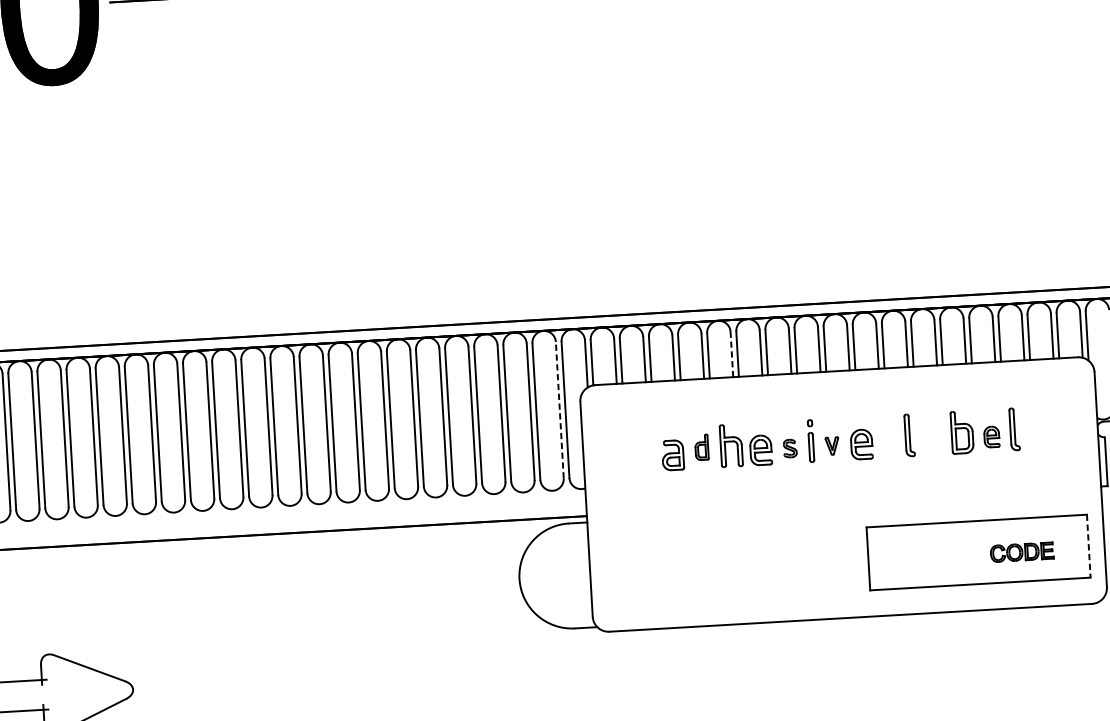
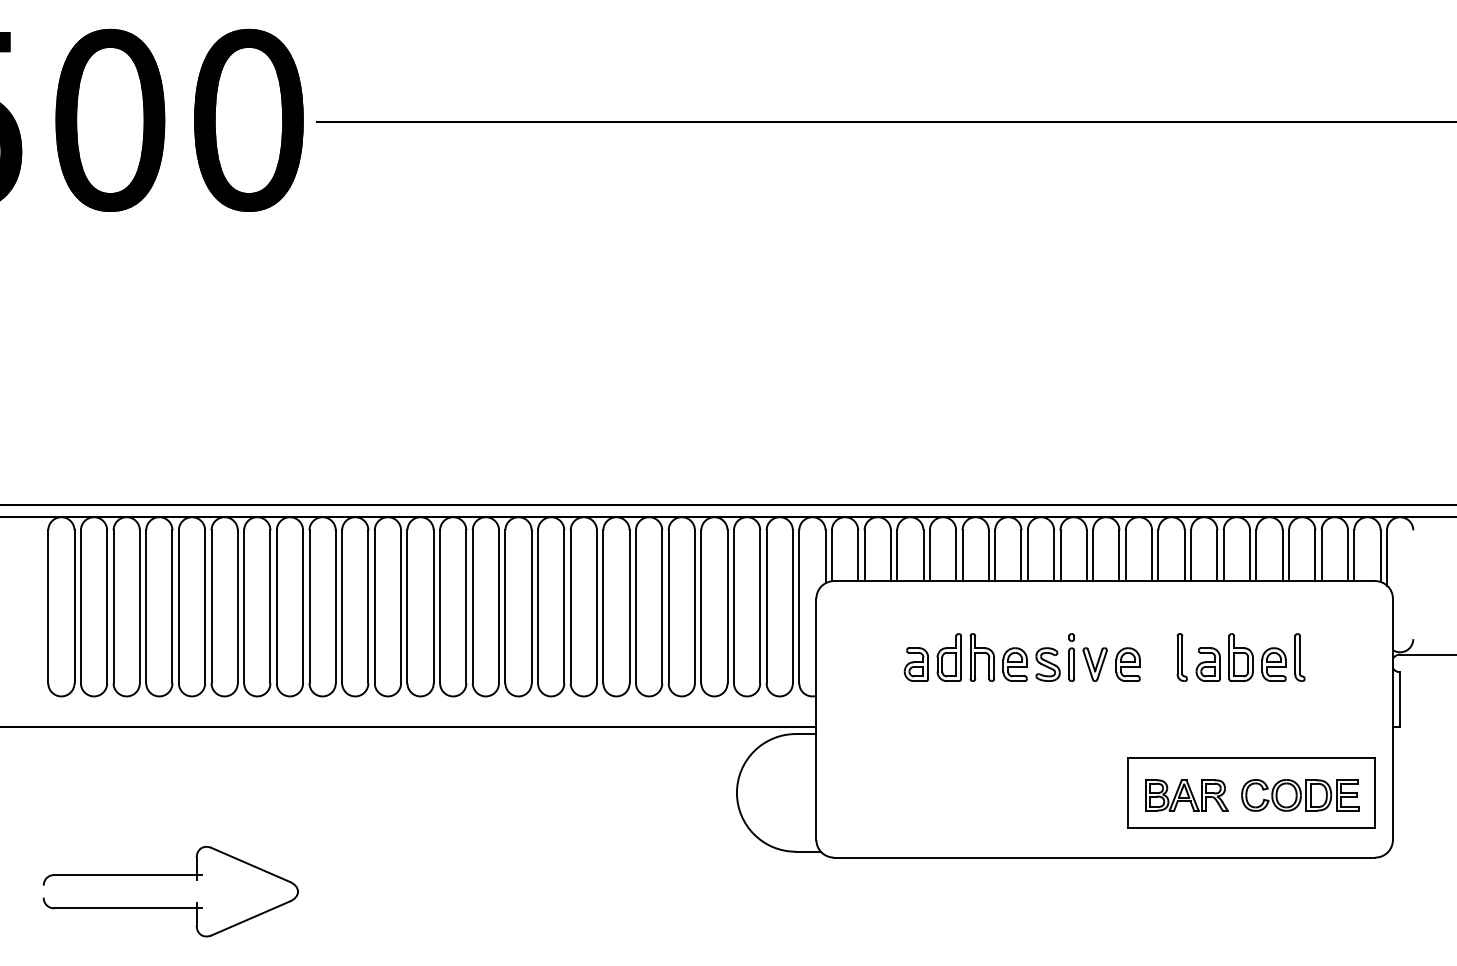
line: (731, 354) -> (988, 555), dashed -> solid
line: (559, 409) -> (792, 606), dashed -> solid
part: (991, 436) -> (1273, 664), size x1.43
part: (932, 440) -> (1207, 664), added
part: (831, 446) -> (1094, 664), size x1.67
part: (701, 447) -> (948, 657), size x1.67
part: (789, 448) -> (1047, 664), size x1.67
line: (1088, 546) -> (1375, 793), dashed -> solid
part: (1022, 552) -> (1300, 795), size x1.67
part: (920, 558) -> (1186, 795), added

